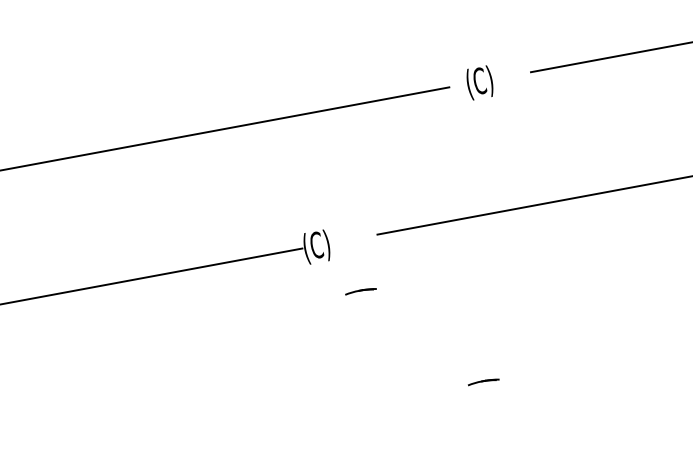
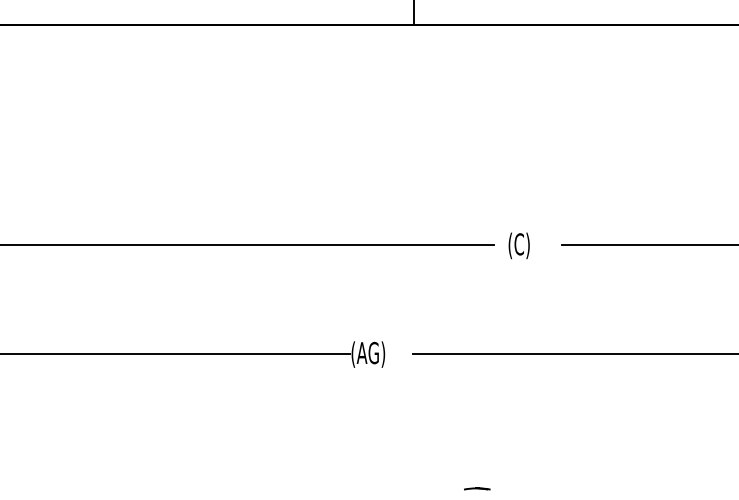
text: (326, 245) -> (370, 354), (C) -> (AG)
line: (361, 290) -> (391, 396), removed

